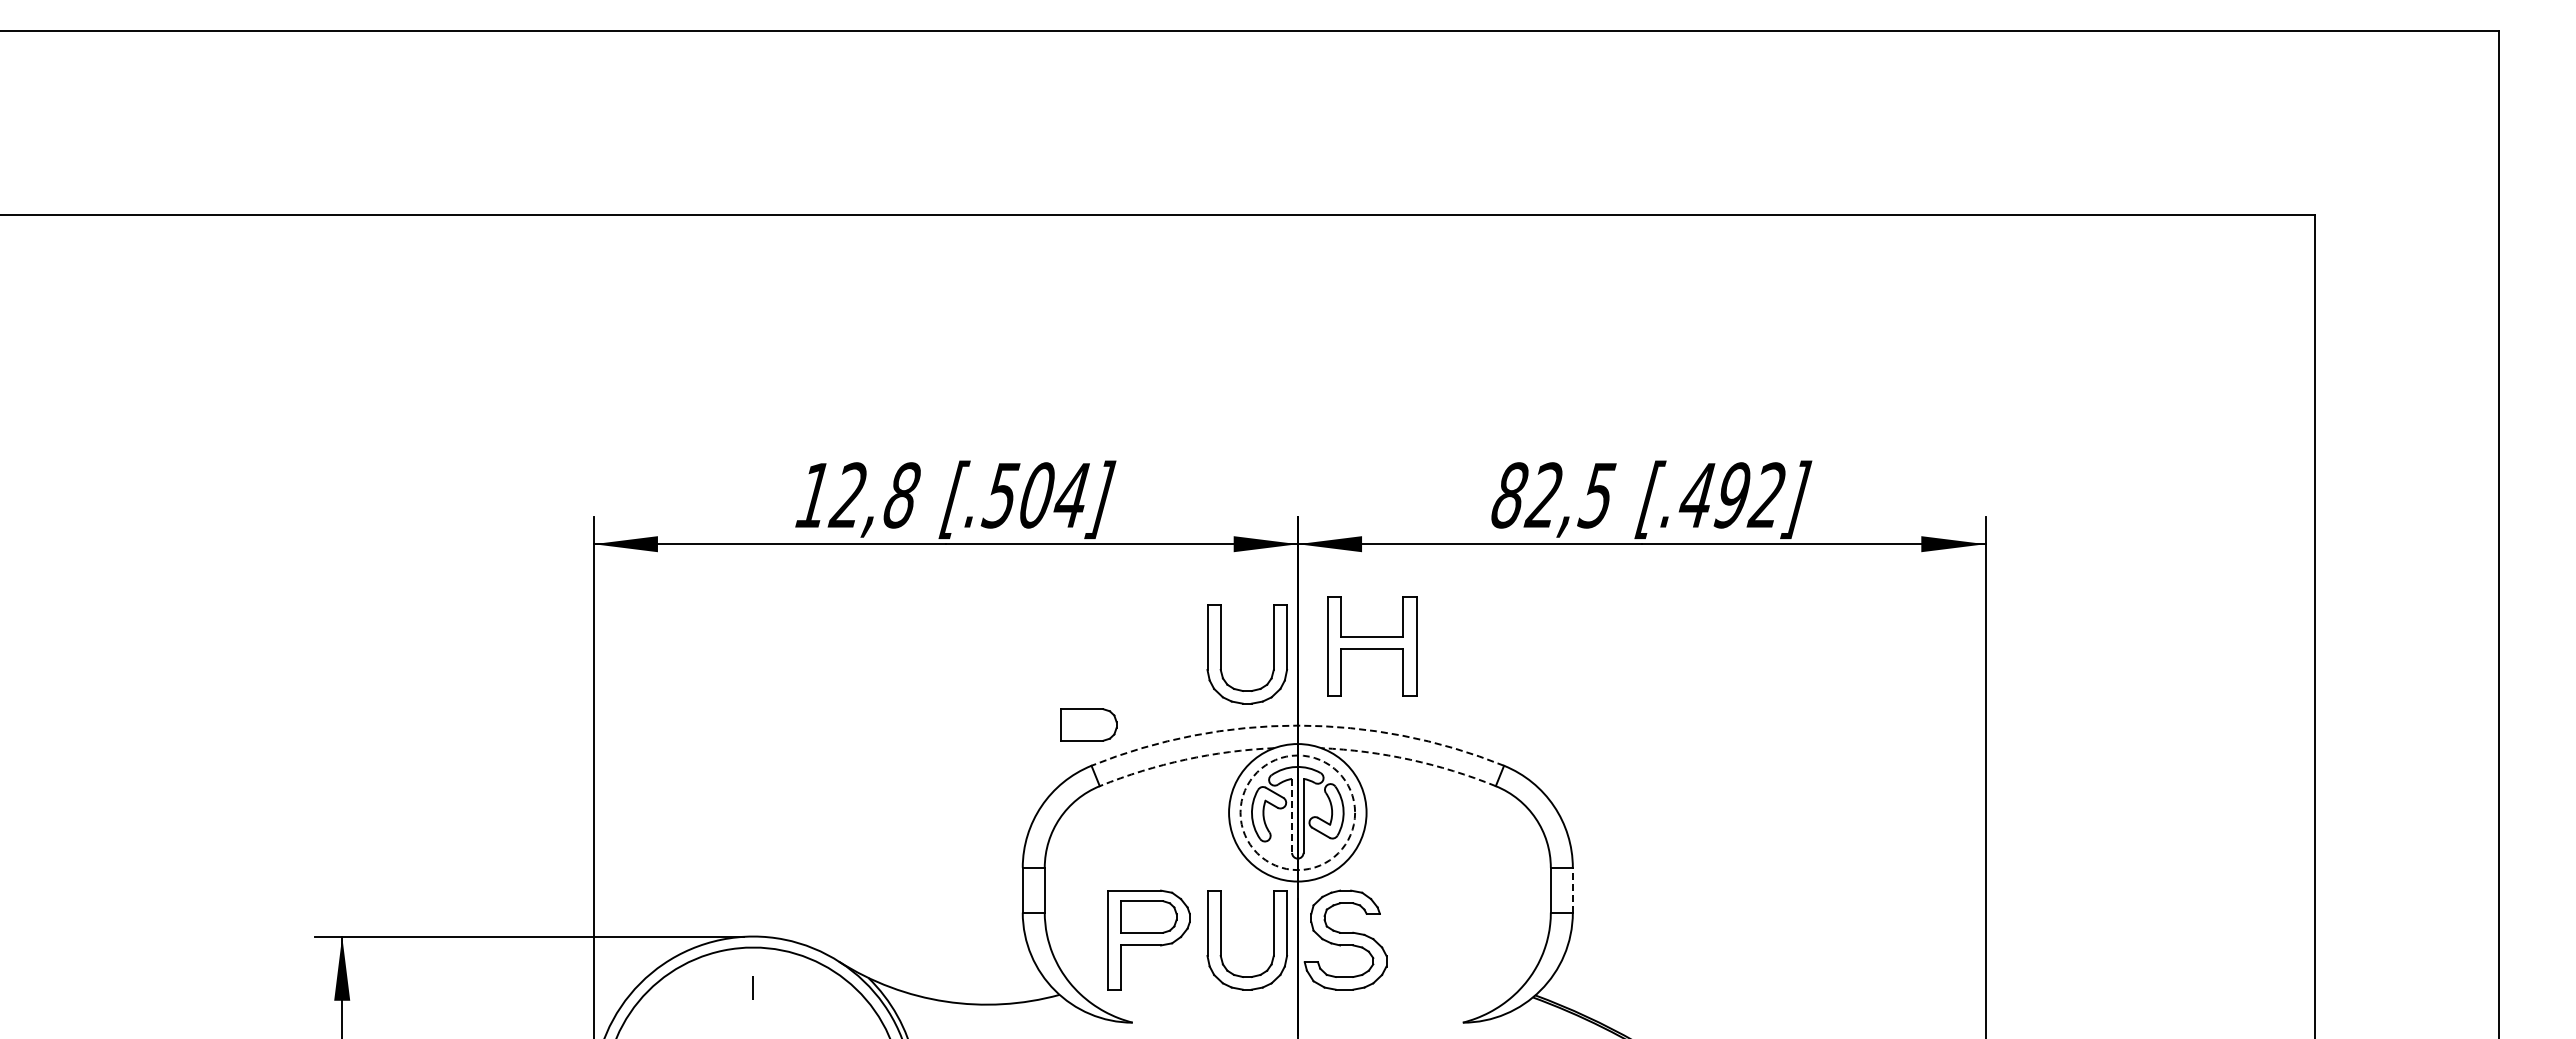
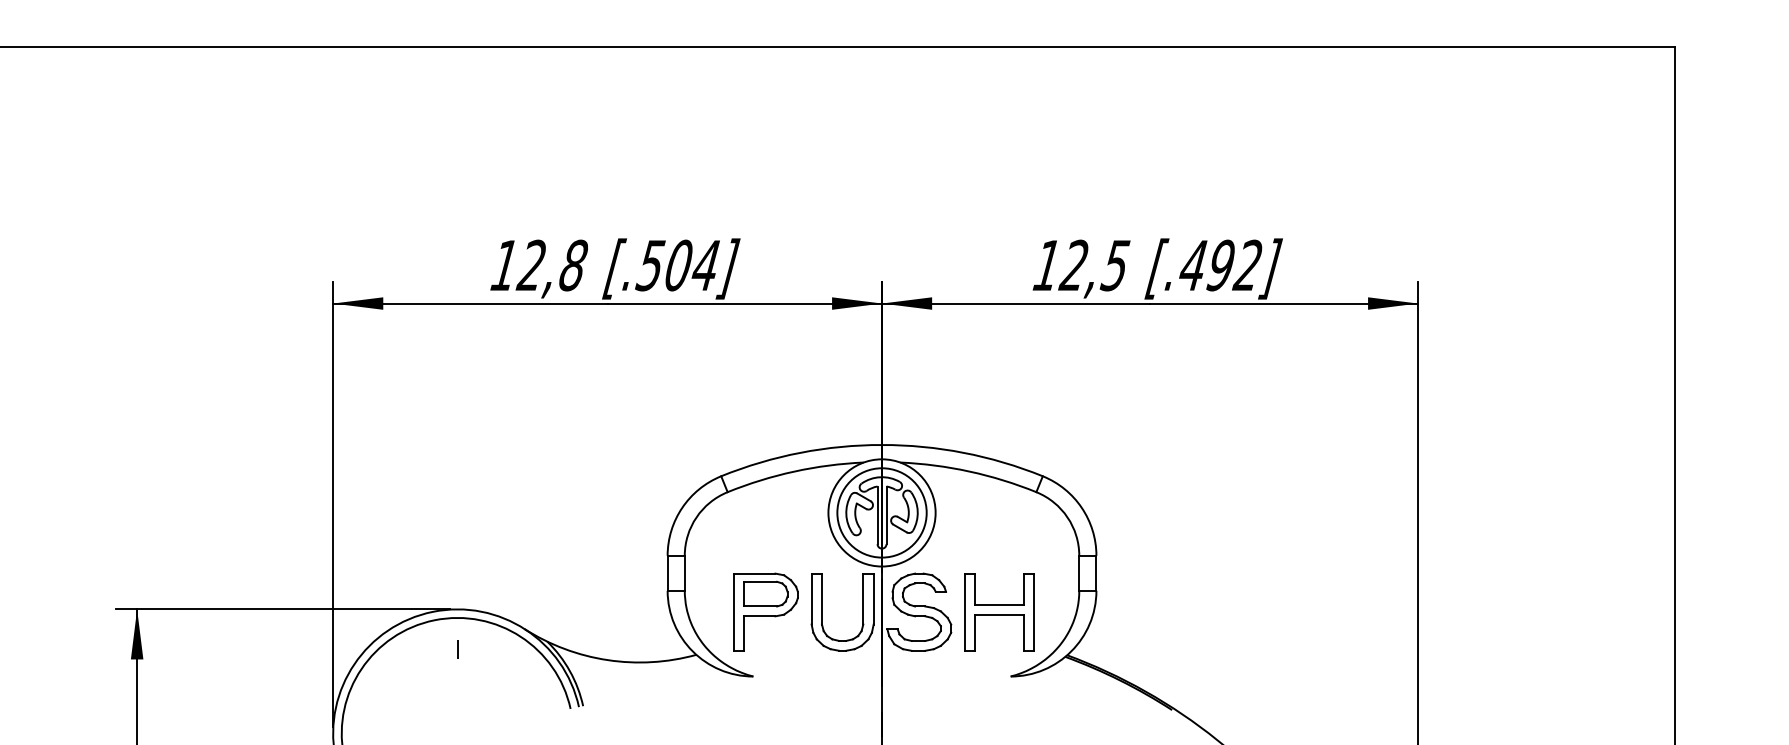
text: (1509, 495) -> (1047, 265), 82,5 -> 12,5
part: (1372, 646) -> (999, 612), moved
part: (1221, 654) -> (822, 389), removed
part: (1088, 724) -> (718, 444), removed
arc: (1297, 725) -> (881, 444), dashed -> solid
arc: (1185, 759) -> (794, 471), dashed -> solid
arc: (1410, 759) -> (969, 471), dashed -> solid
circle: (1297, 812) -> (881, 512), dashed -> solid
line: (1292, 816) -> (877, 515), dashed -> solid
line: (1572, 889) -> (1096, 572), dashed -> solid

